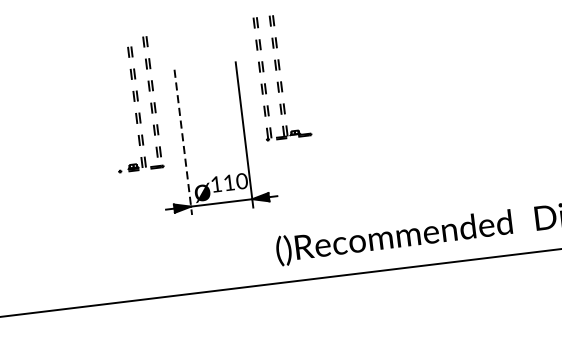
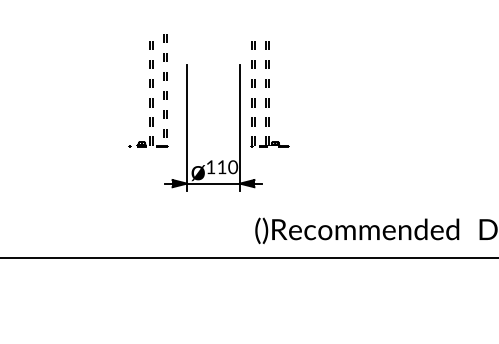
part: (281, 77) -> (269, 94), moved
line: (183, 141) -> (187, 127), dashed -> solid

